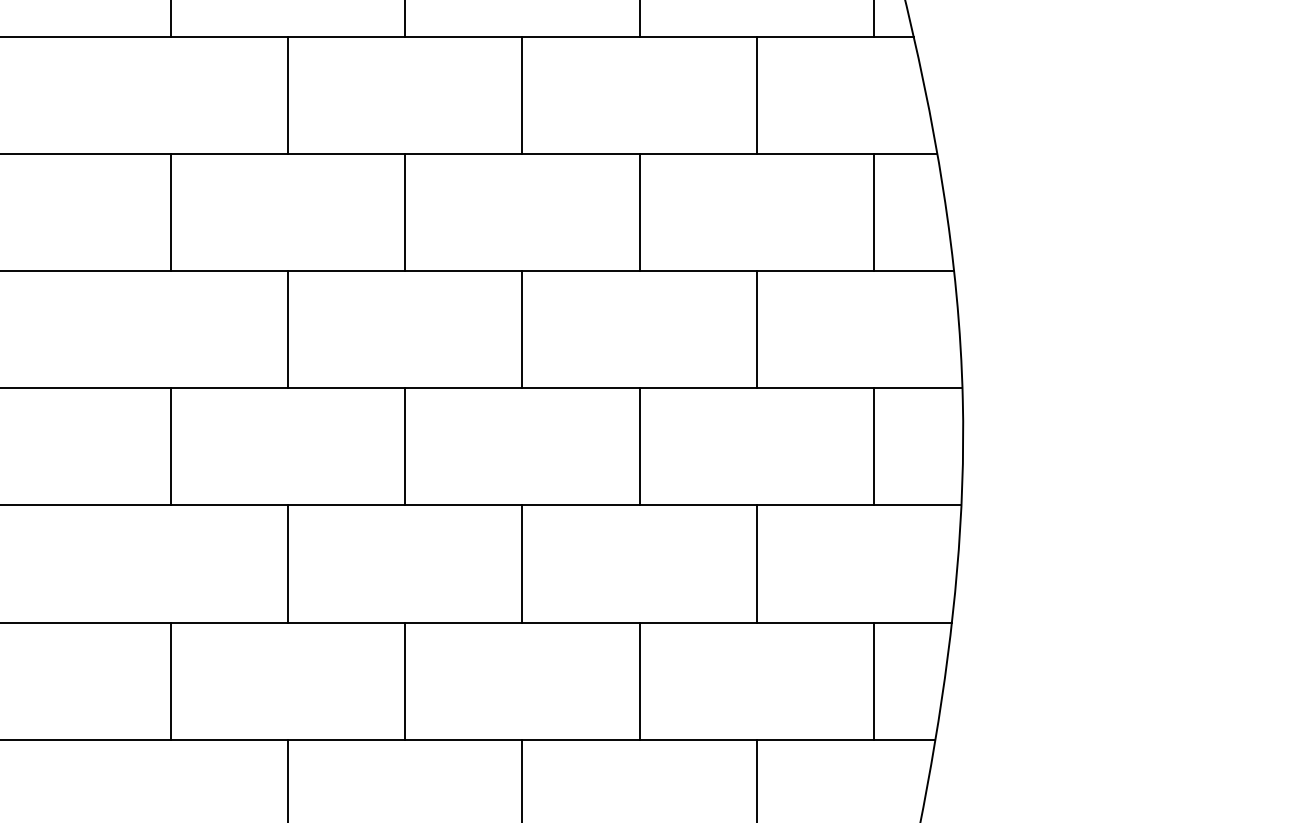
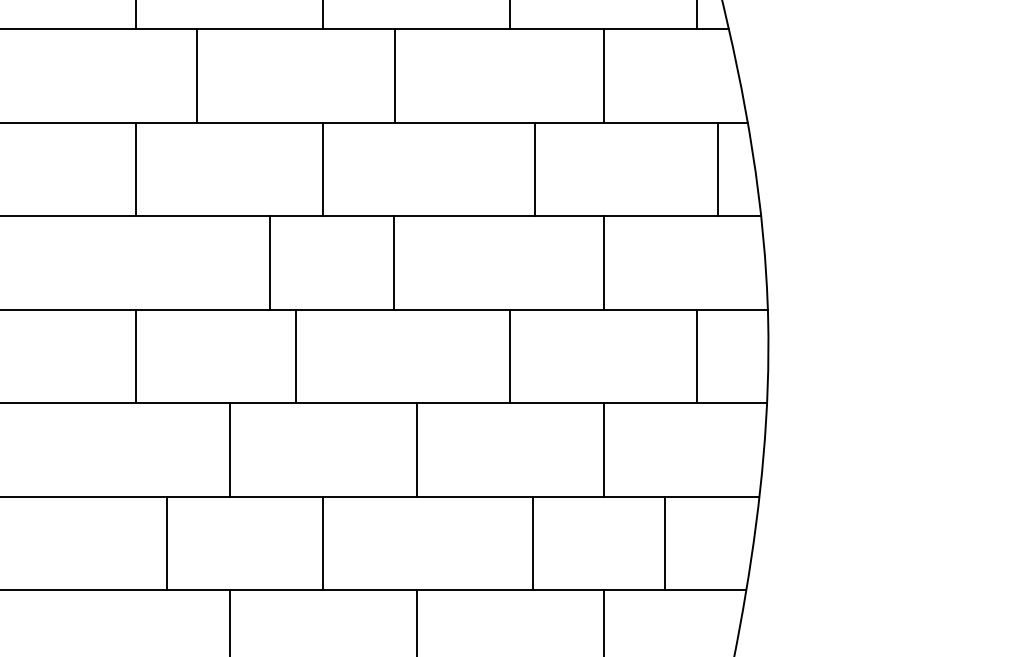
line: (288, 94) -> (197, 75), moved
line: (522, 94) -> (395, 75), moved
line: (639, 212) -> (534, 169), moved
line: (873, 212) -> (717, 169), moved
line: (288, 329) -> (270, 263), moved
line: (522, 329) -> (393, 263), moved
line: (405, 446) -> (296, 356), moved
line: (170, 680) -> (166, 543), moved
line: (639, 680) -> (532, 543), moved
line: (873, 680) -> (664, 543), moved

